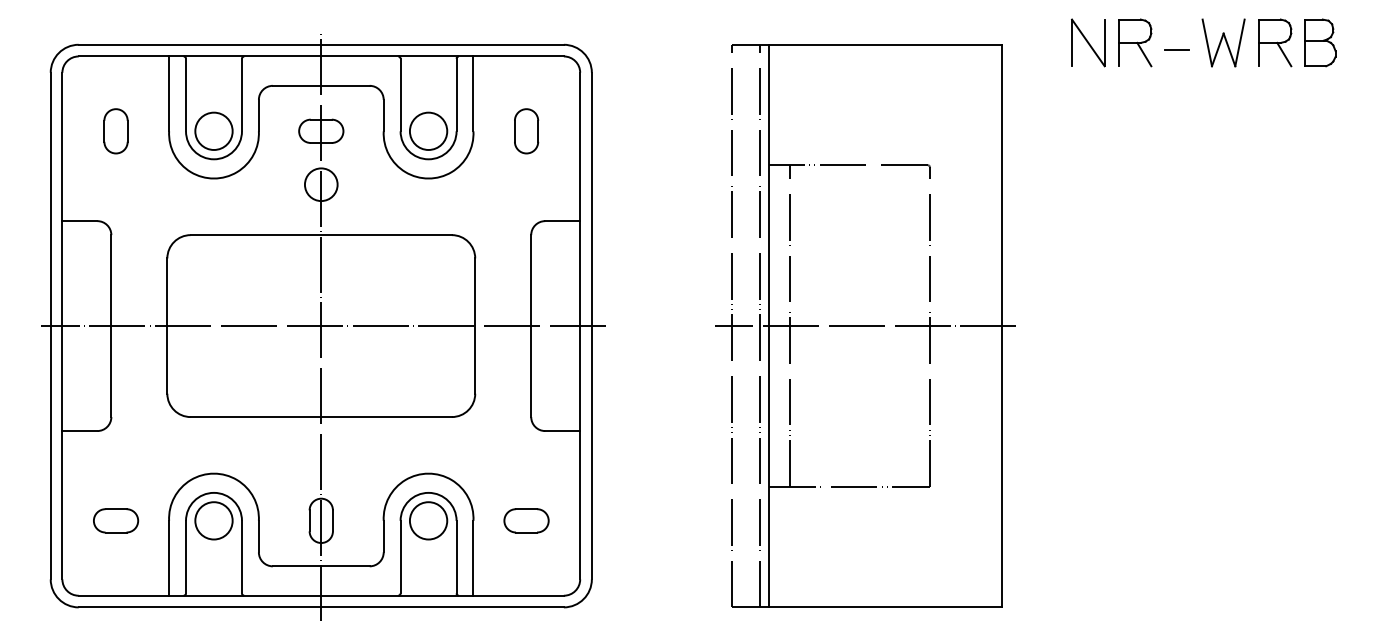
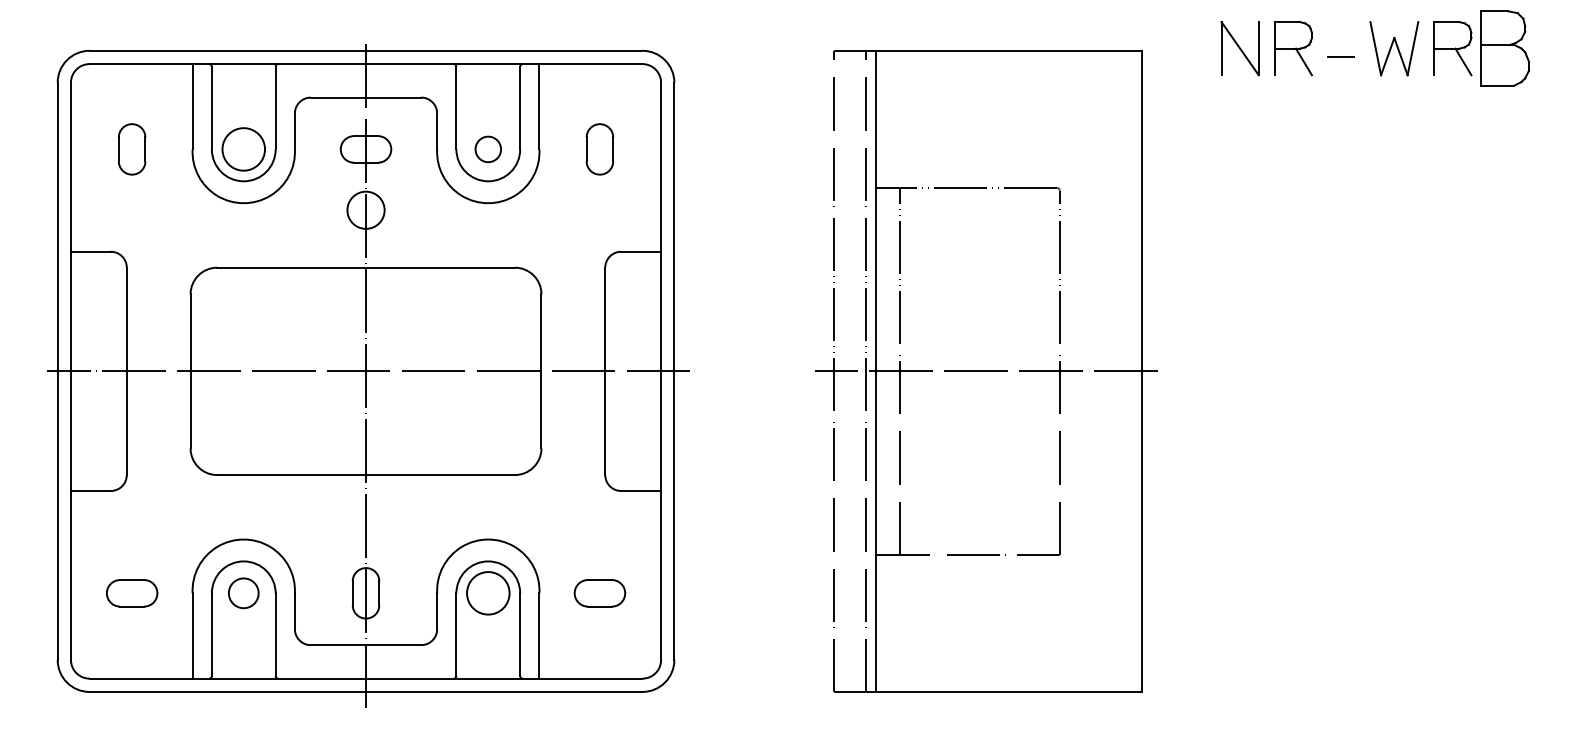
part: (1320, 42) -> (1504, 48), size x1.4
circle: (428, 131) -> (488, 149), size x0.6
circle: (213, 521) -> (243, 593), size x0.7

